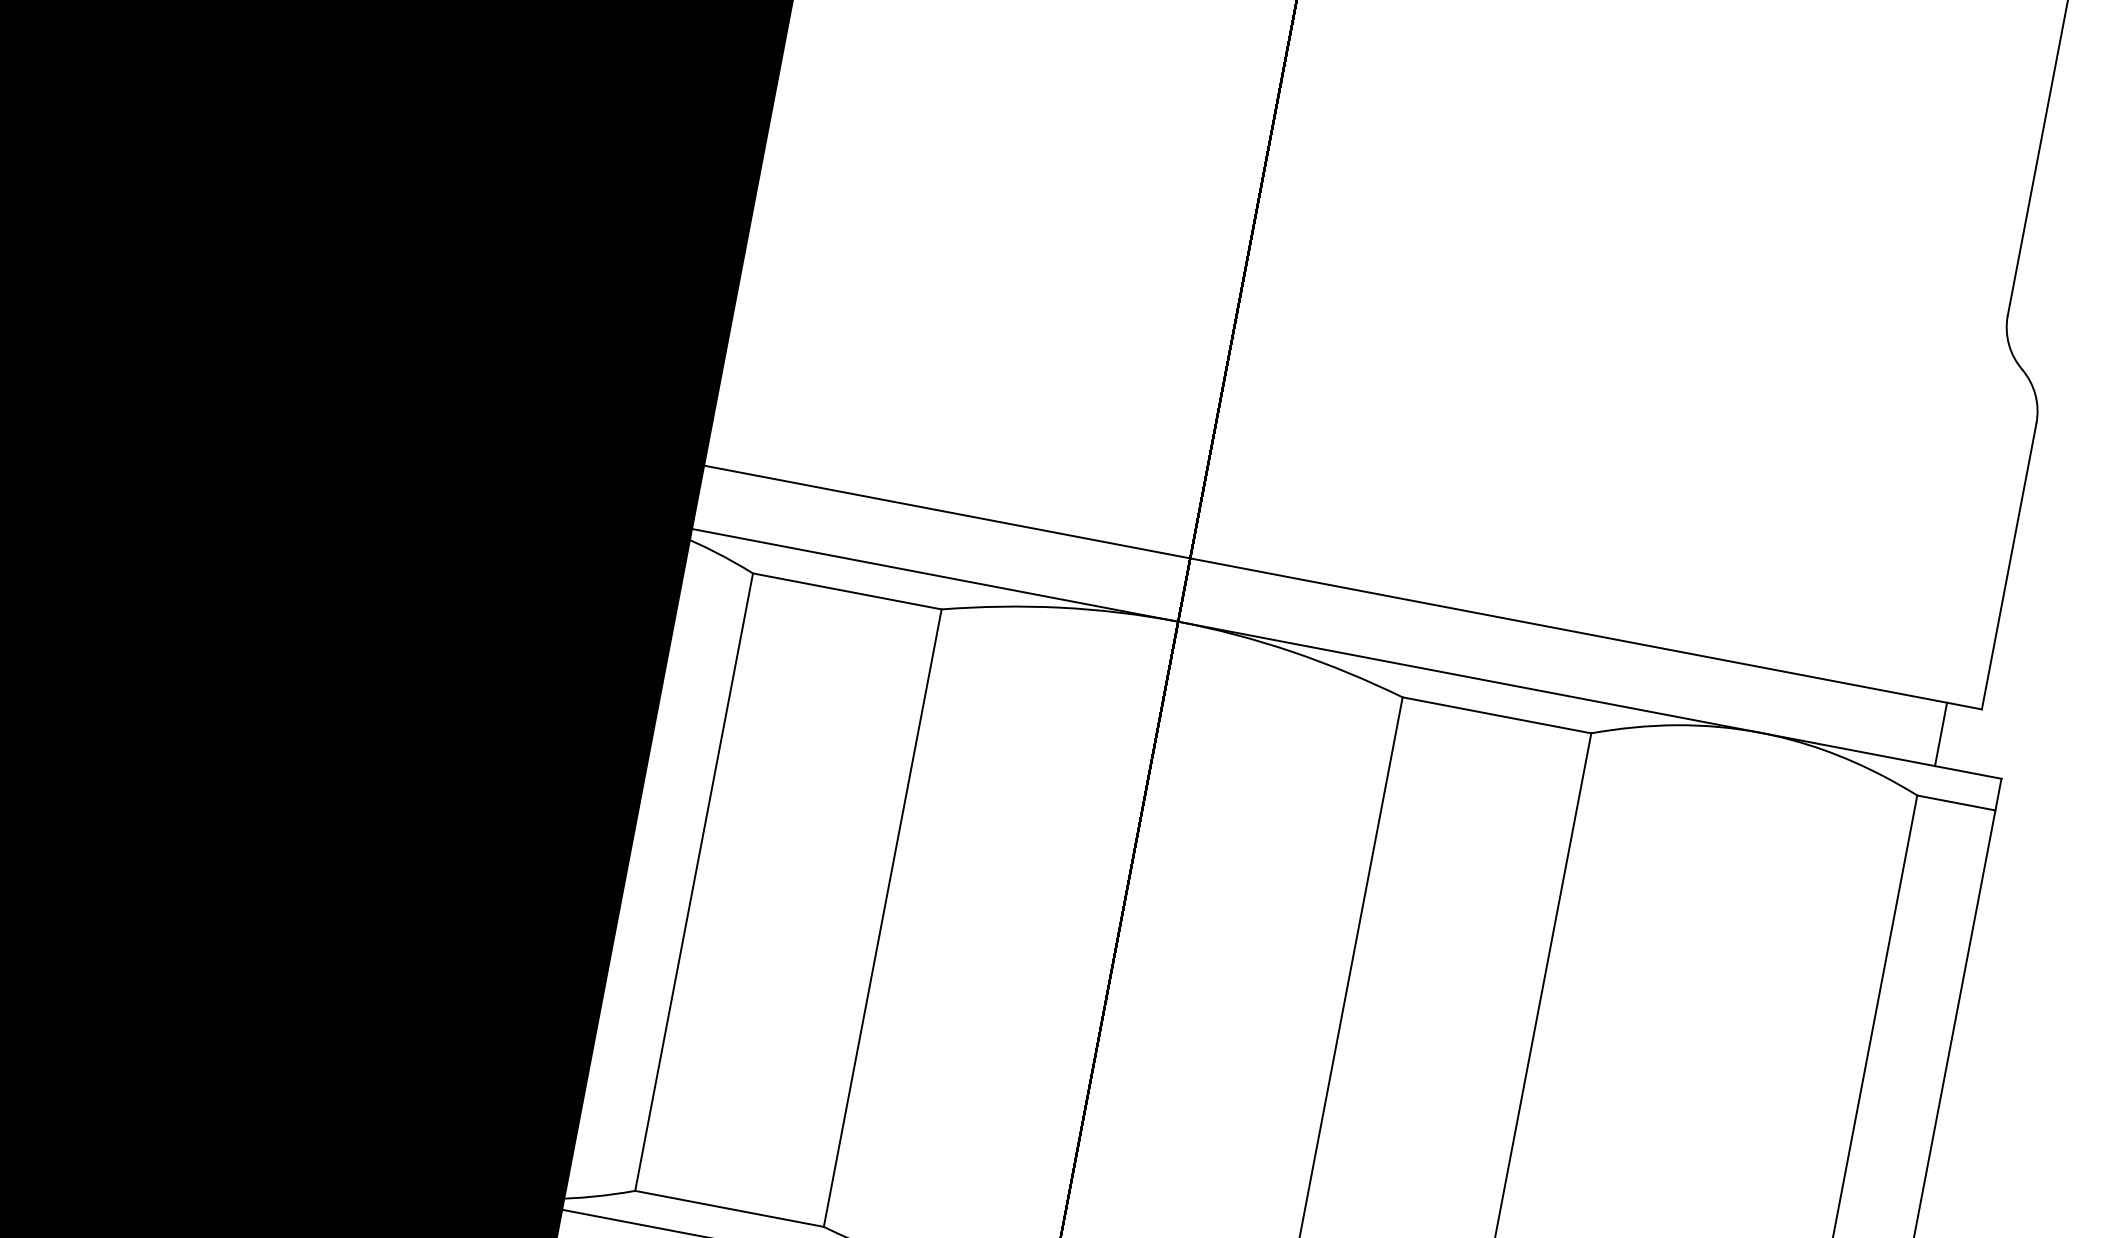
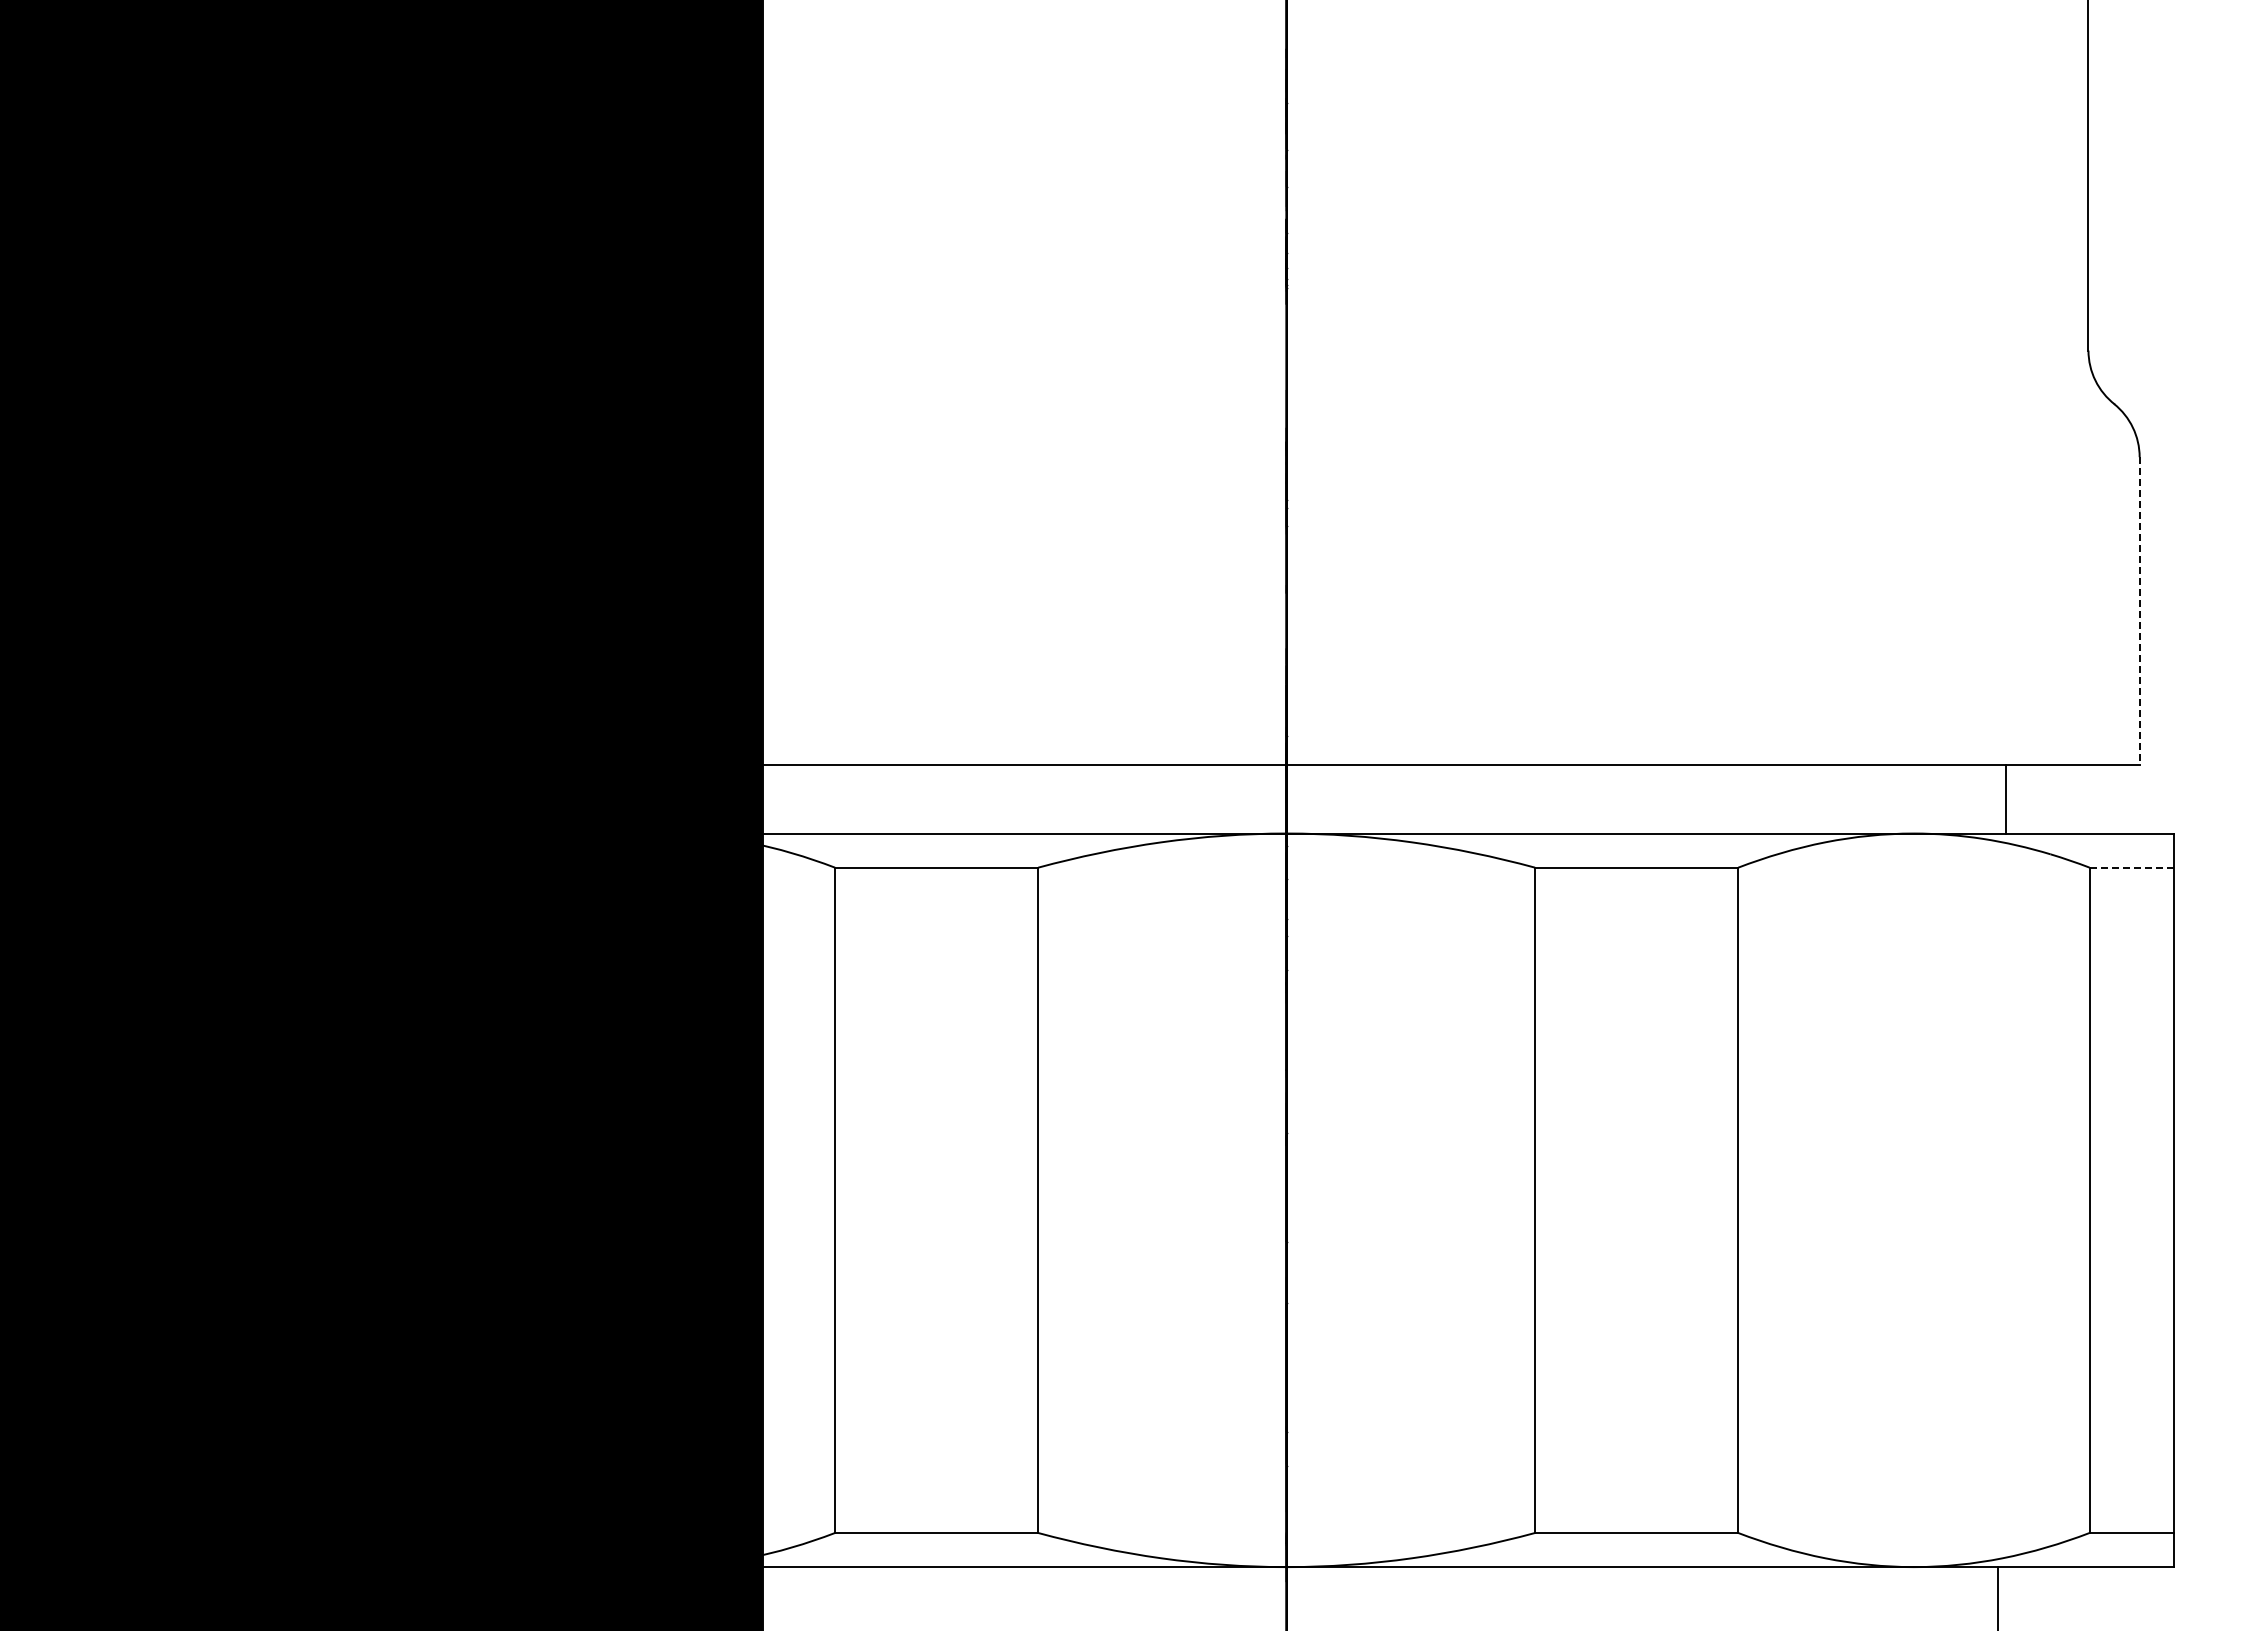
line: (2008, 566) -> (2139, 611), solid -> dashed
line: (1941, 734) -> (2006, 799), moved
line: (1957, 802) -> (2132, 867), solid -> dashed

